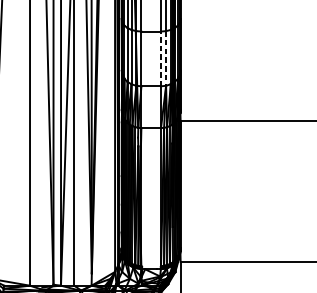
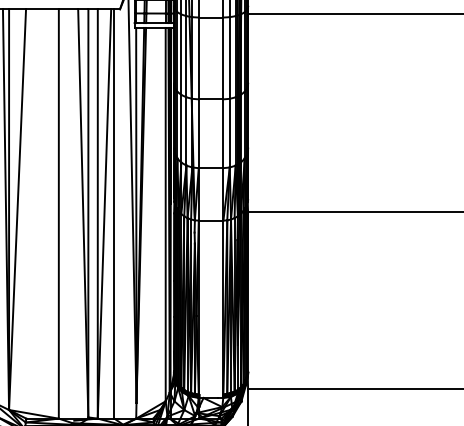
line: (161, 58) -> (223, 133), dashed -> solid
line: (165, 58) -> (229, 133), dashed -> solid

